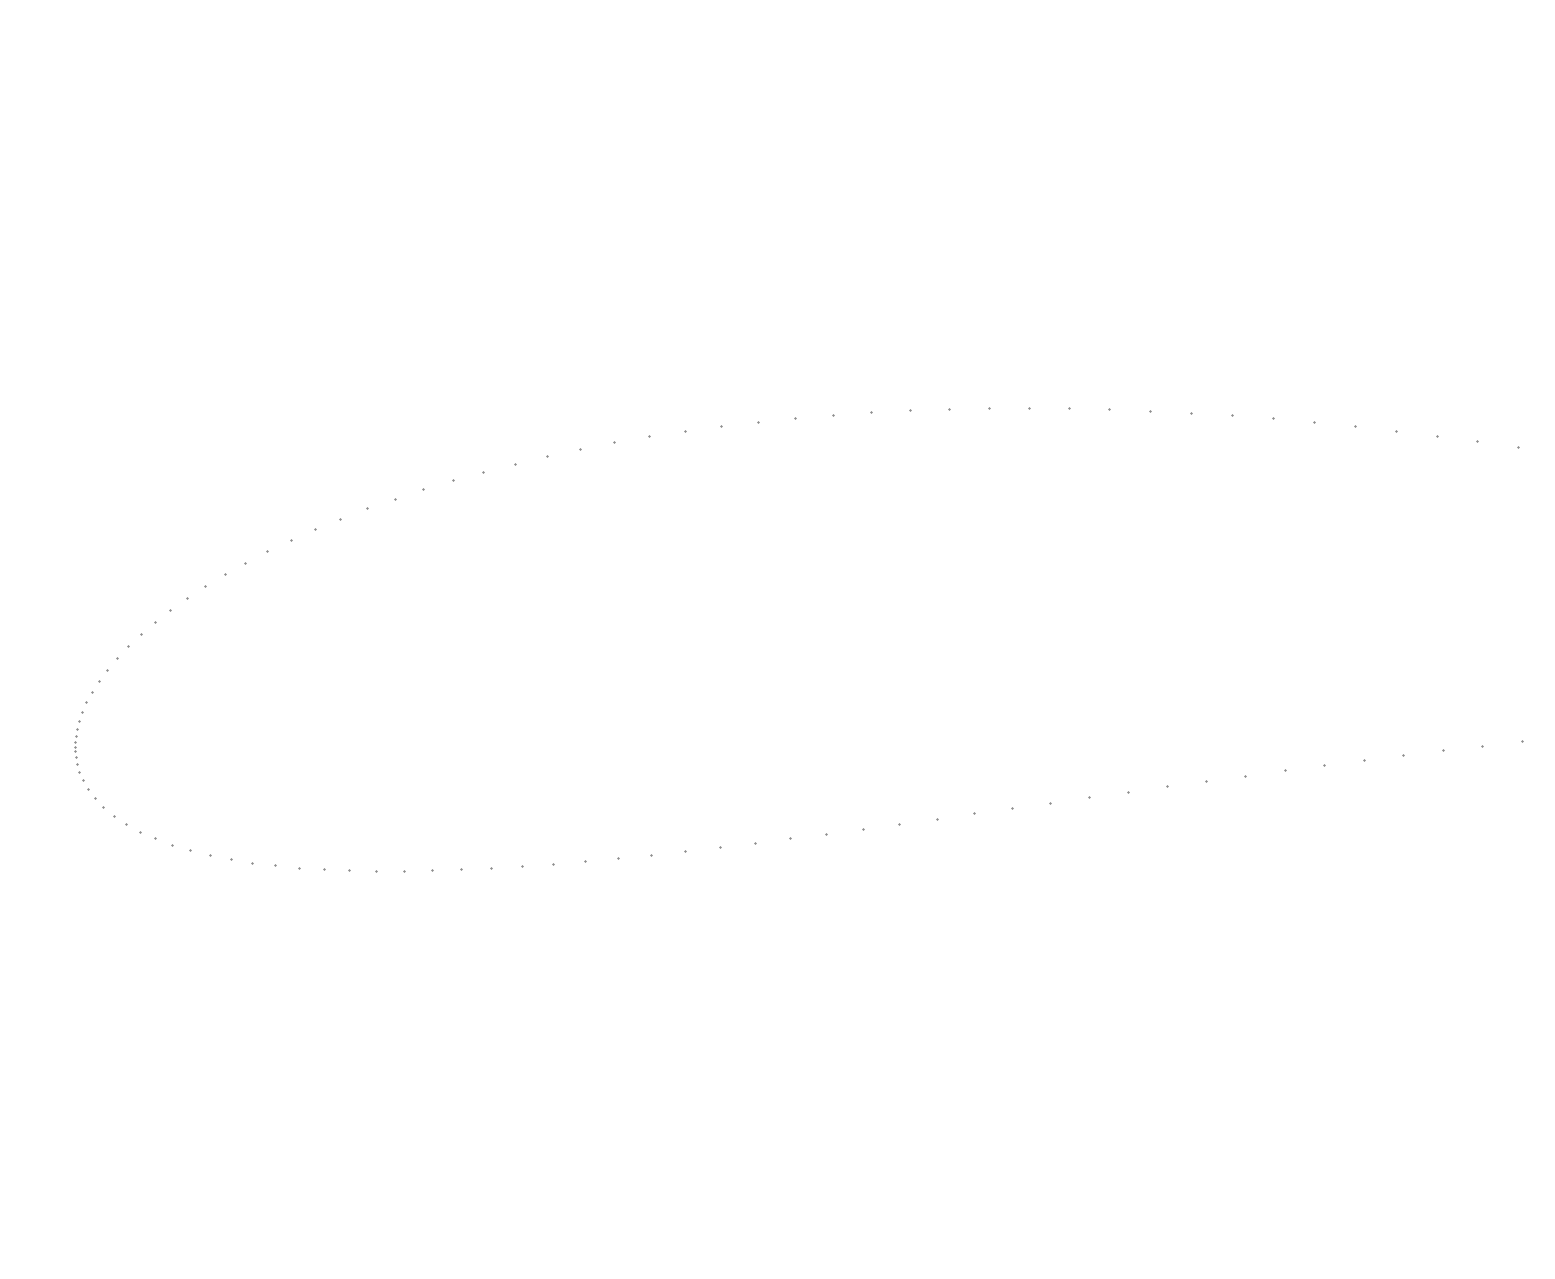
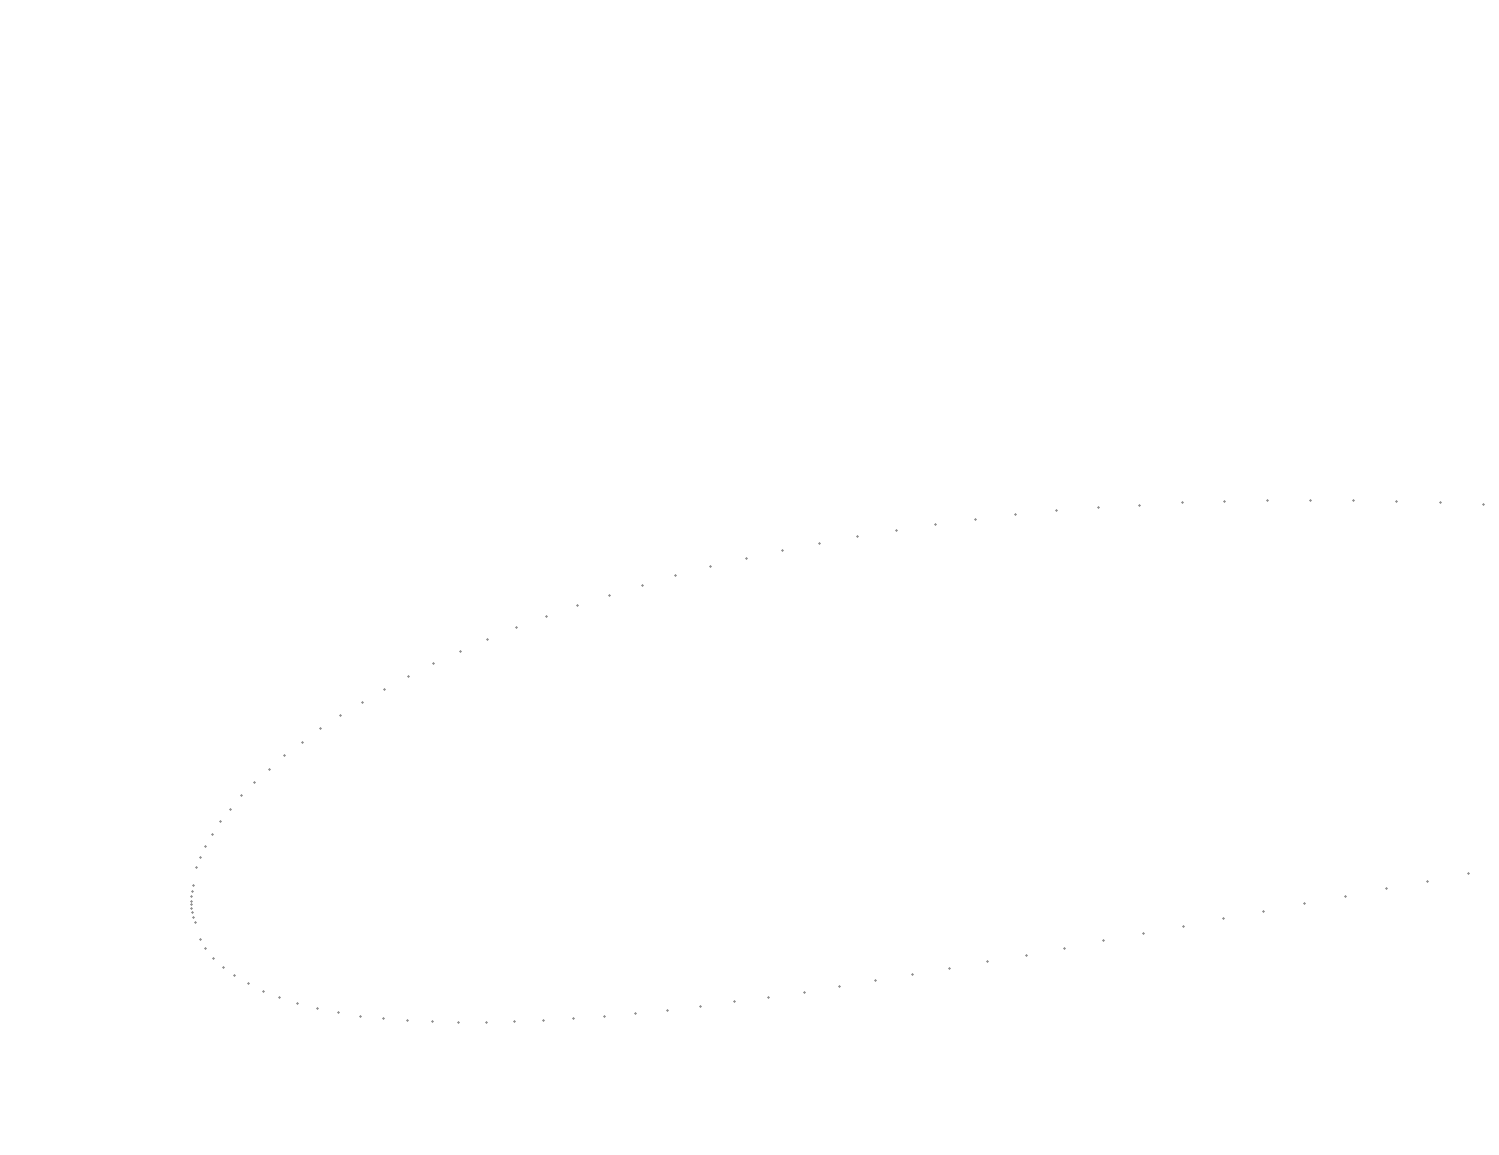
part: (77, 746) -> (192, 903), size x0.7

